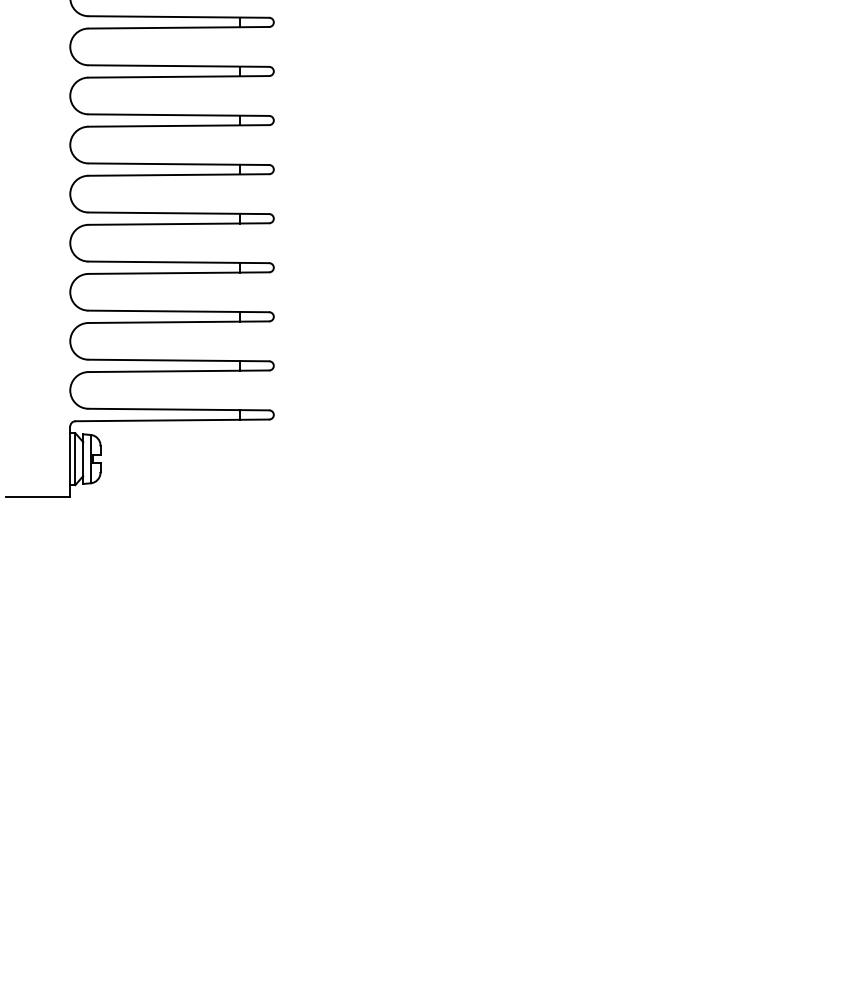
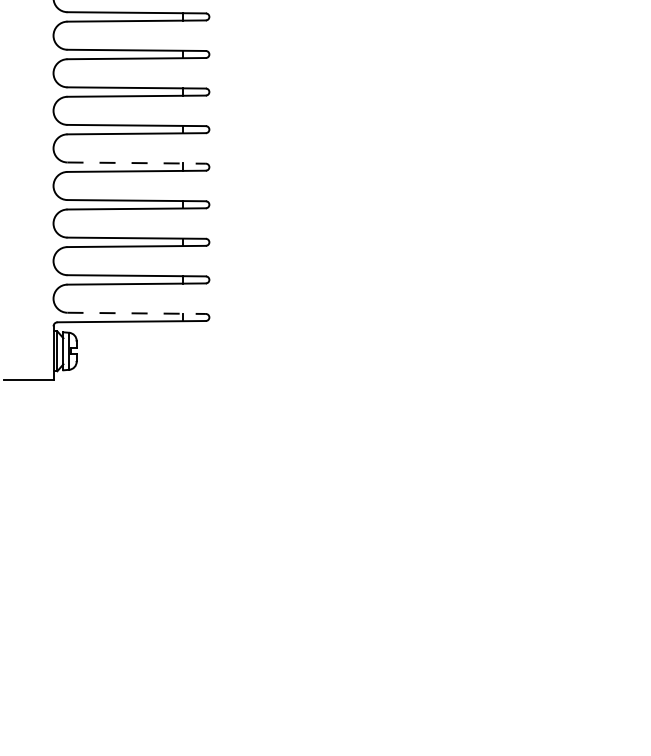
line: (179, 213) -> (137, 163), solid -> dashed
line: (179, 409) -> (137, 313), solid -> dashed

